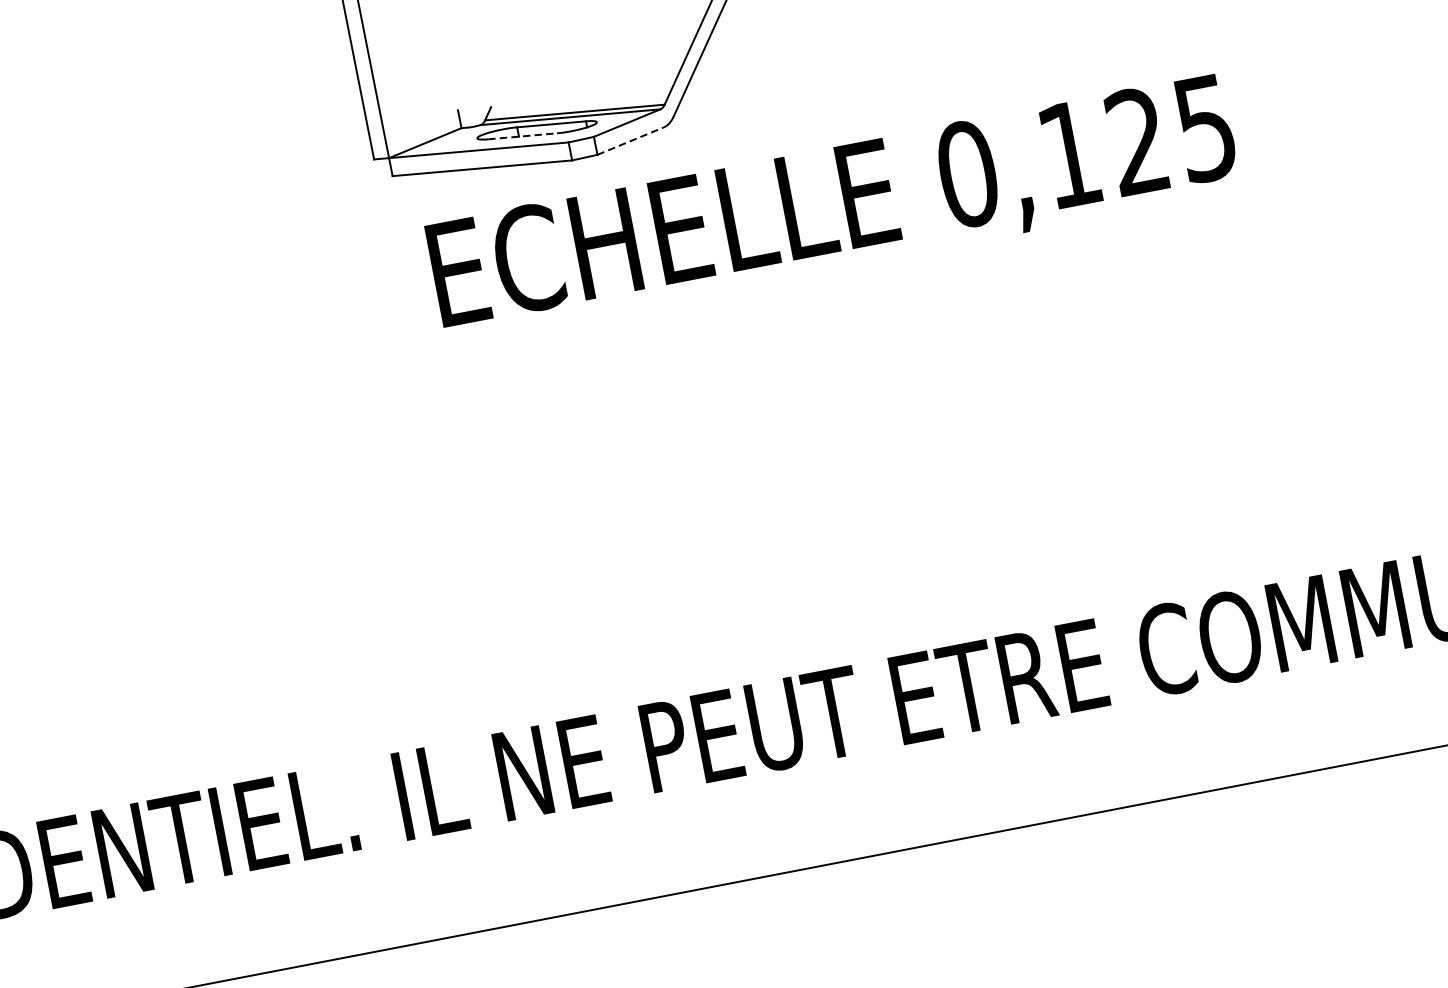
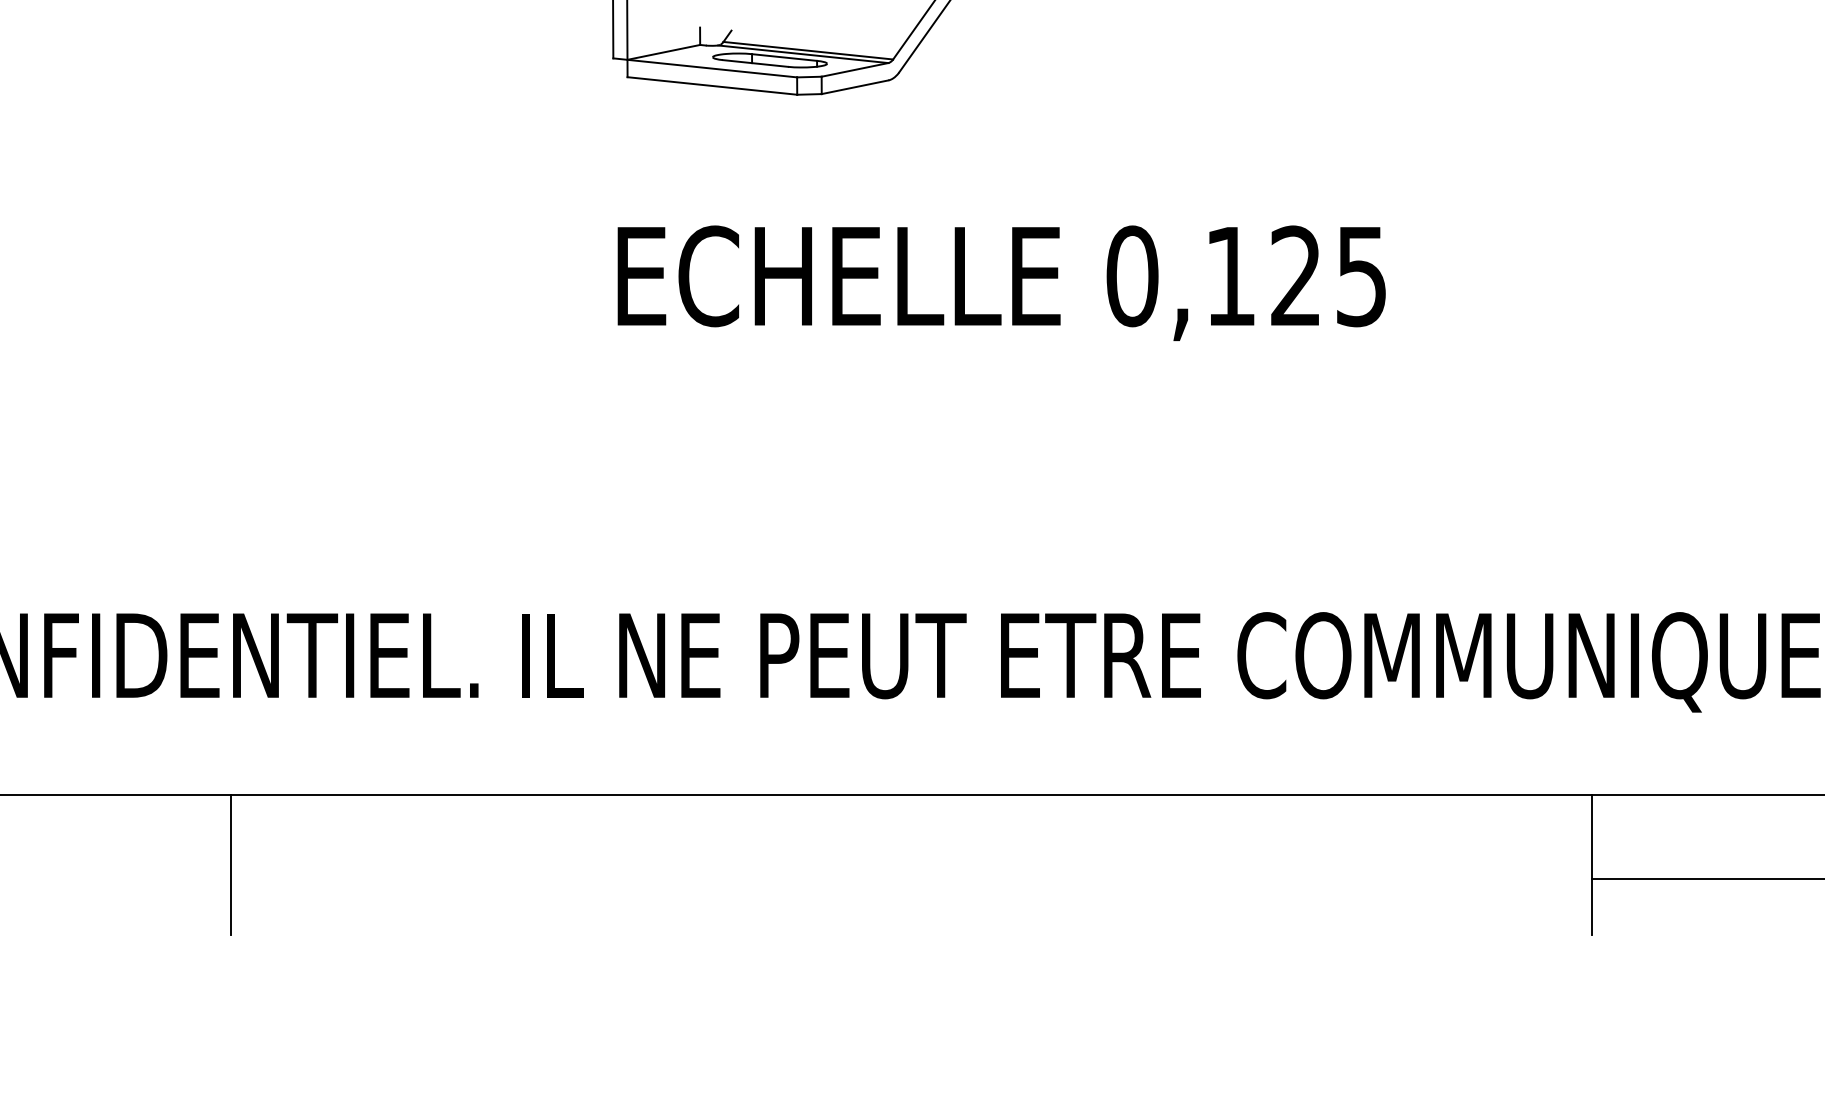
line: (522, 136) -> (755, 63), dashed -> solid
line: (631, 141) -> (855, 87), dashed -> solid
text: (833, 206) -> (1001, 282), moved

